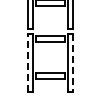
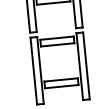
line: (27, 62) -> (33, 70), dashed -> solid
line: (73, 63) -> (86, 66), dashed -> solid

